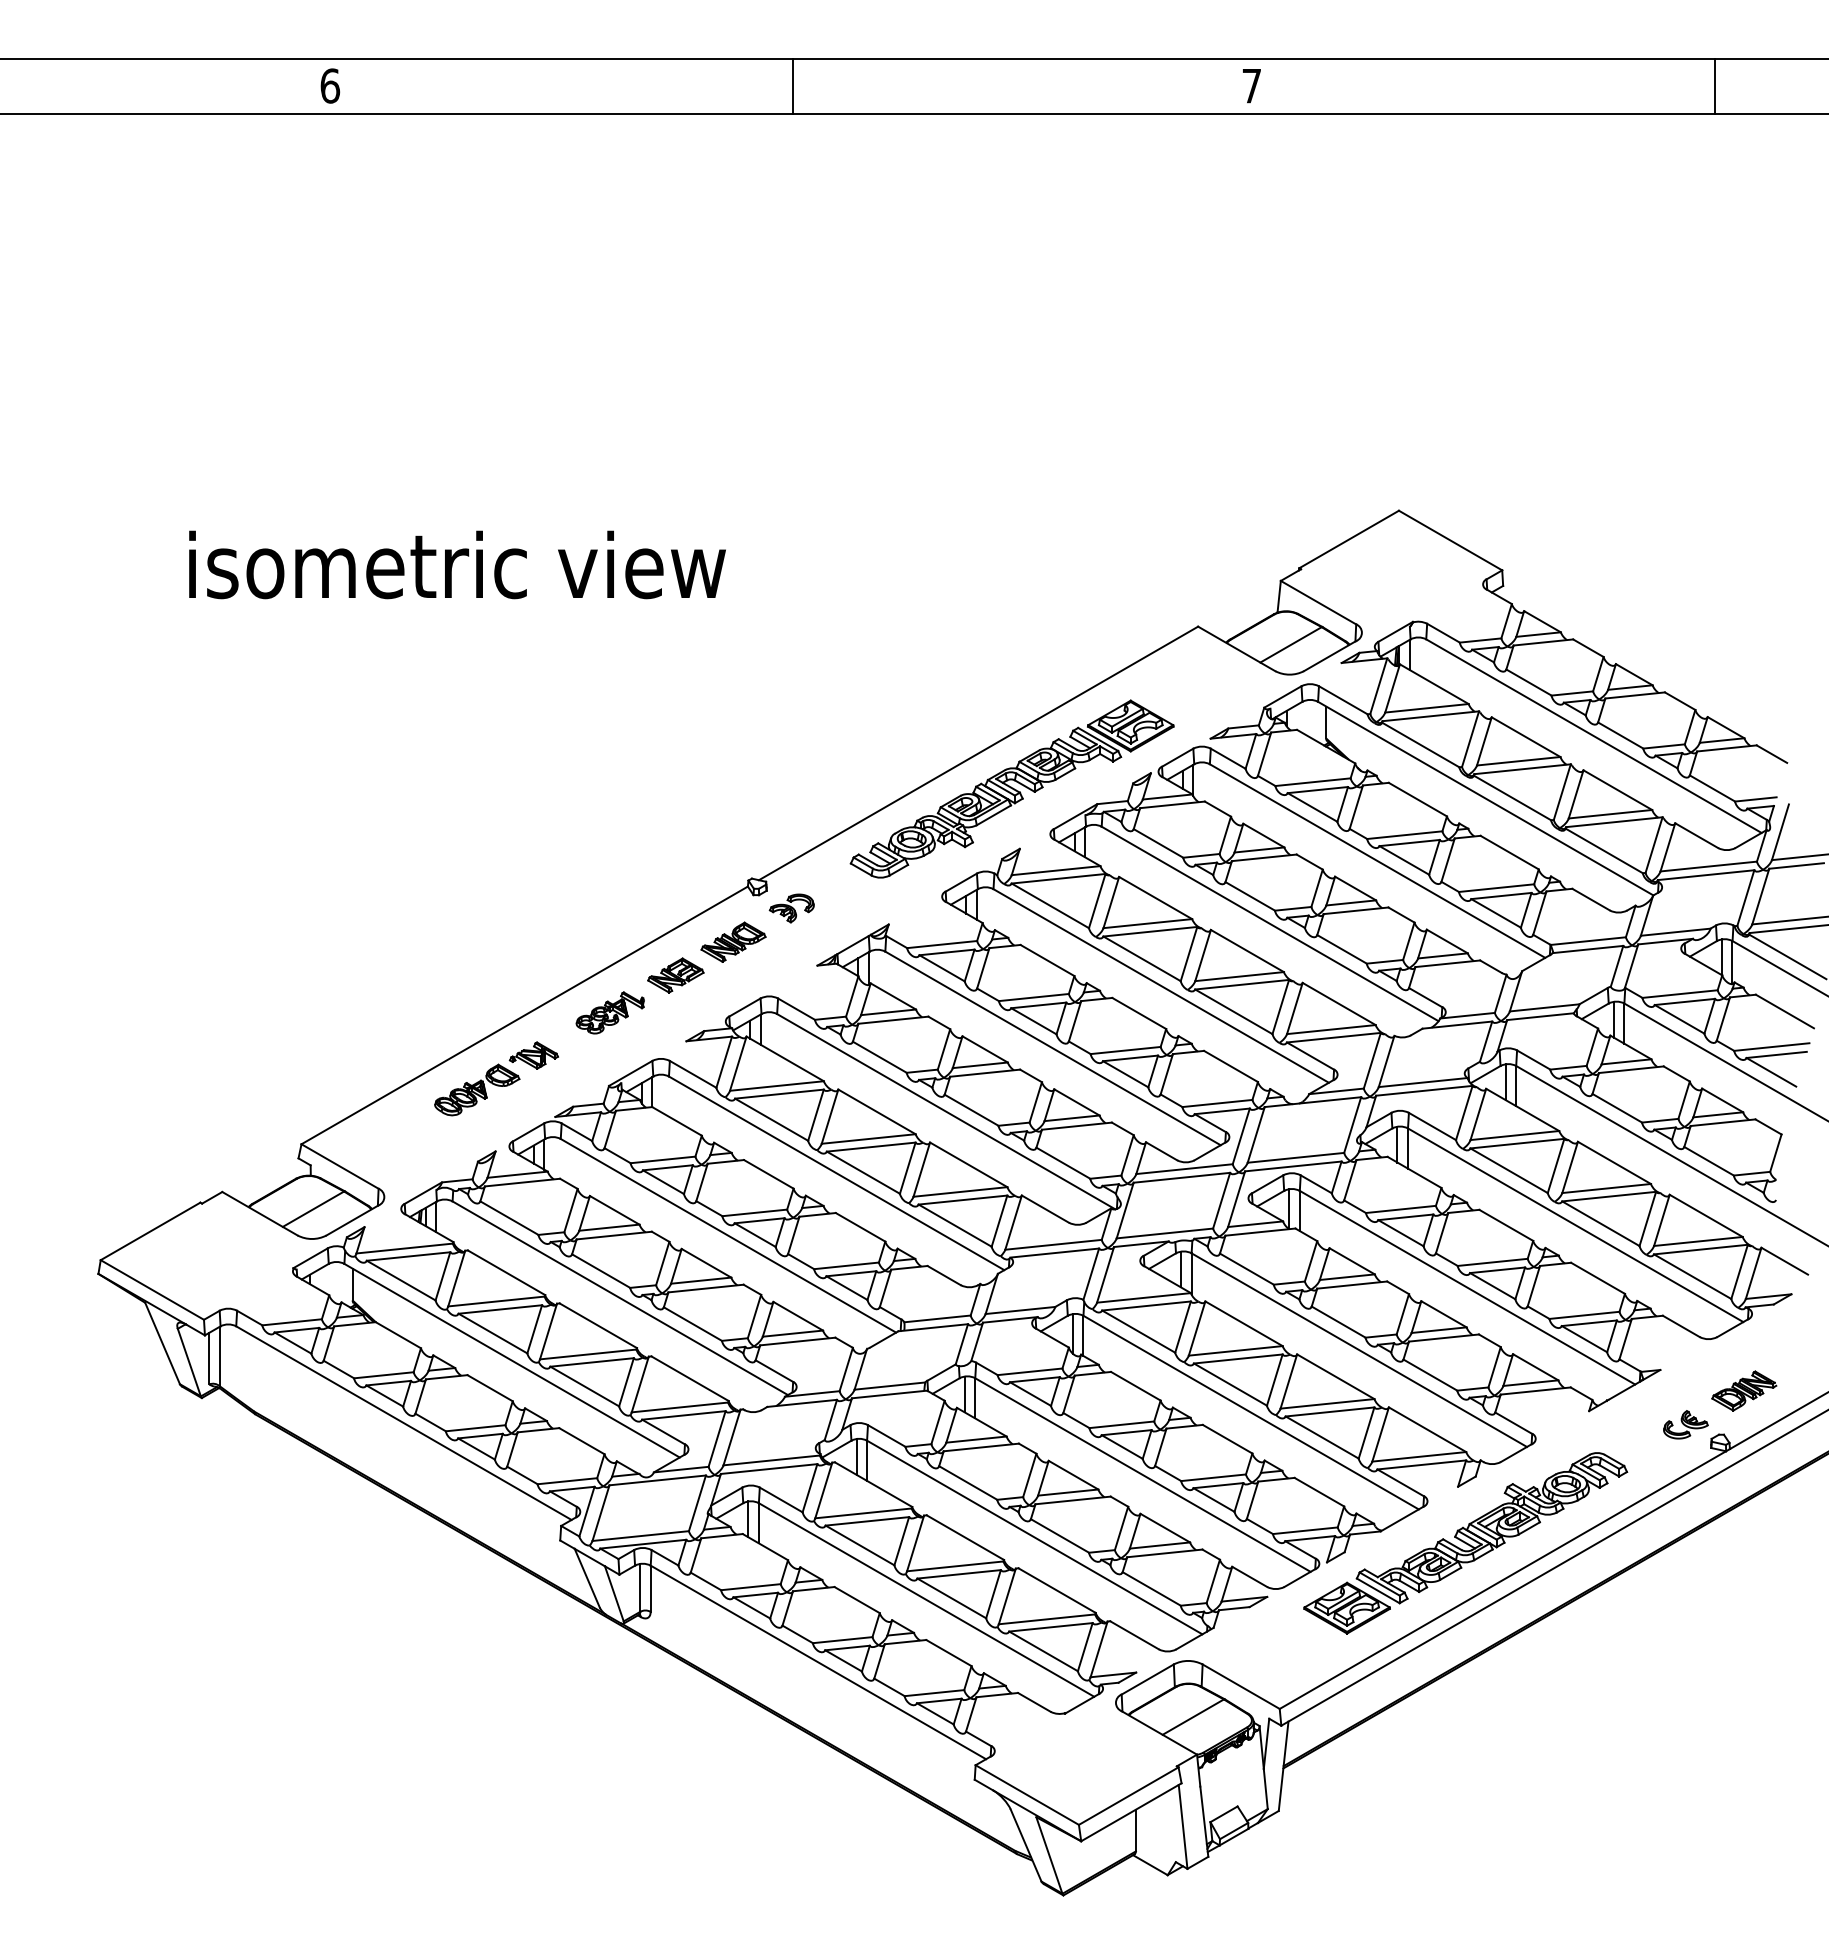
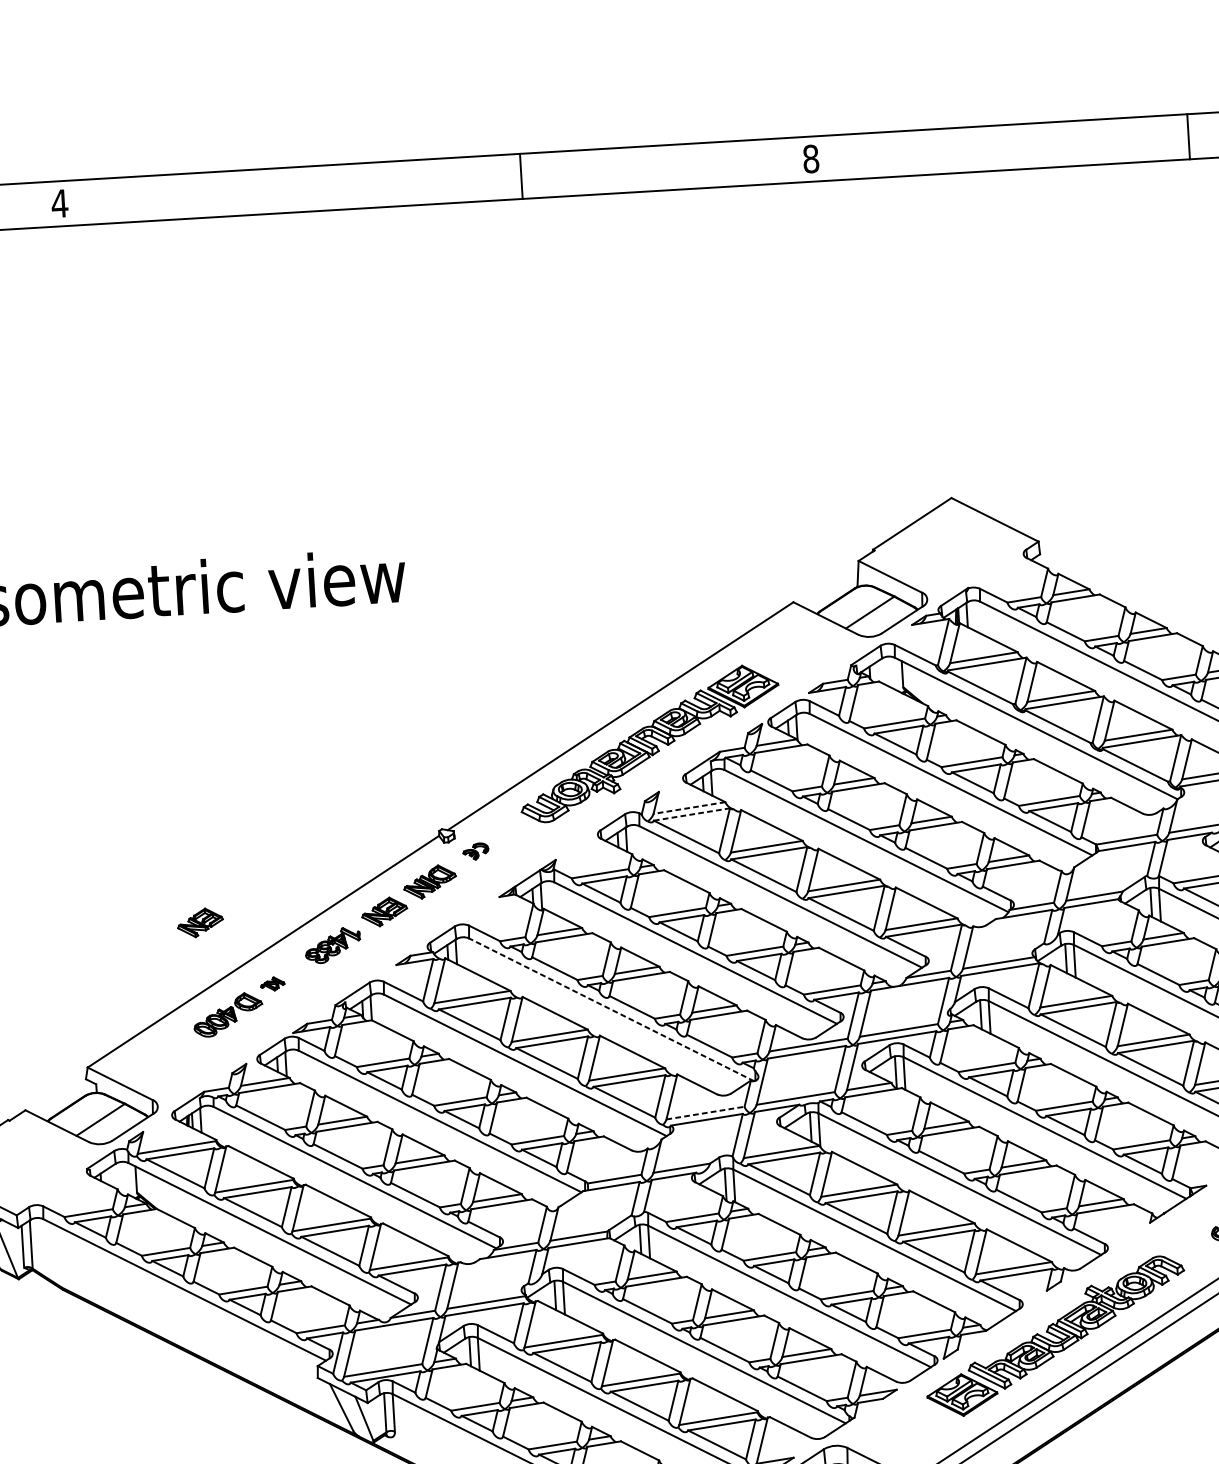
text: (330, 85) -> (60, 203), 6 -> 4
line: (793, 85) -> (521, 175), moved
text: (1251, 85) -> (810, 158), 7 -> 8
line: (1056, 870) -> (689, 807), solid -> dashed
line: (1059, 878) -> (692, 814), solid -> dashed
part: (791, 908) -> (475, 851), size x0.7
part: (449, 975) -> (200, 922), added
part: (533, 1055) -> (272, 983), size x0.6
line: (945, 1111) -> (611, 1009), solid -> dashed
line: (1054, 1244) -> (706, 1112), solid -> dashed

